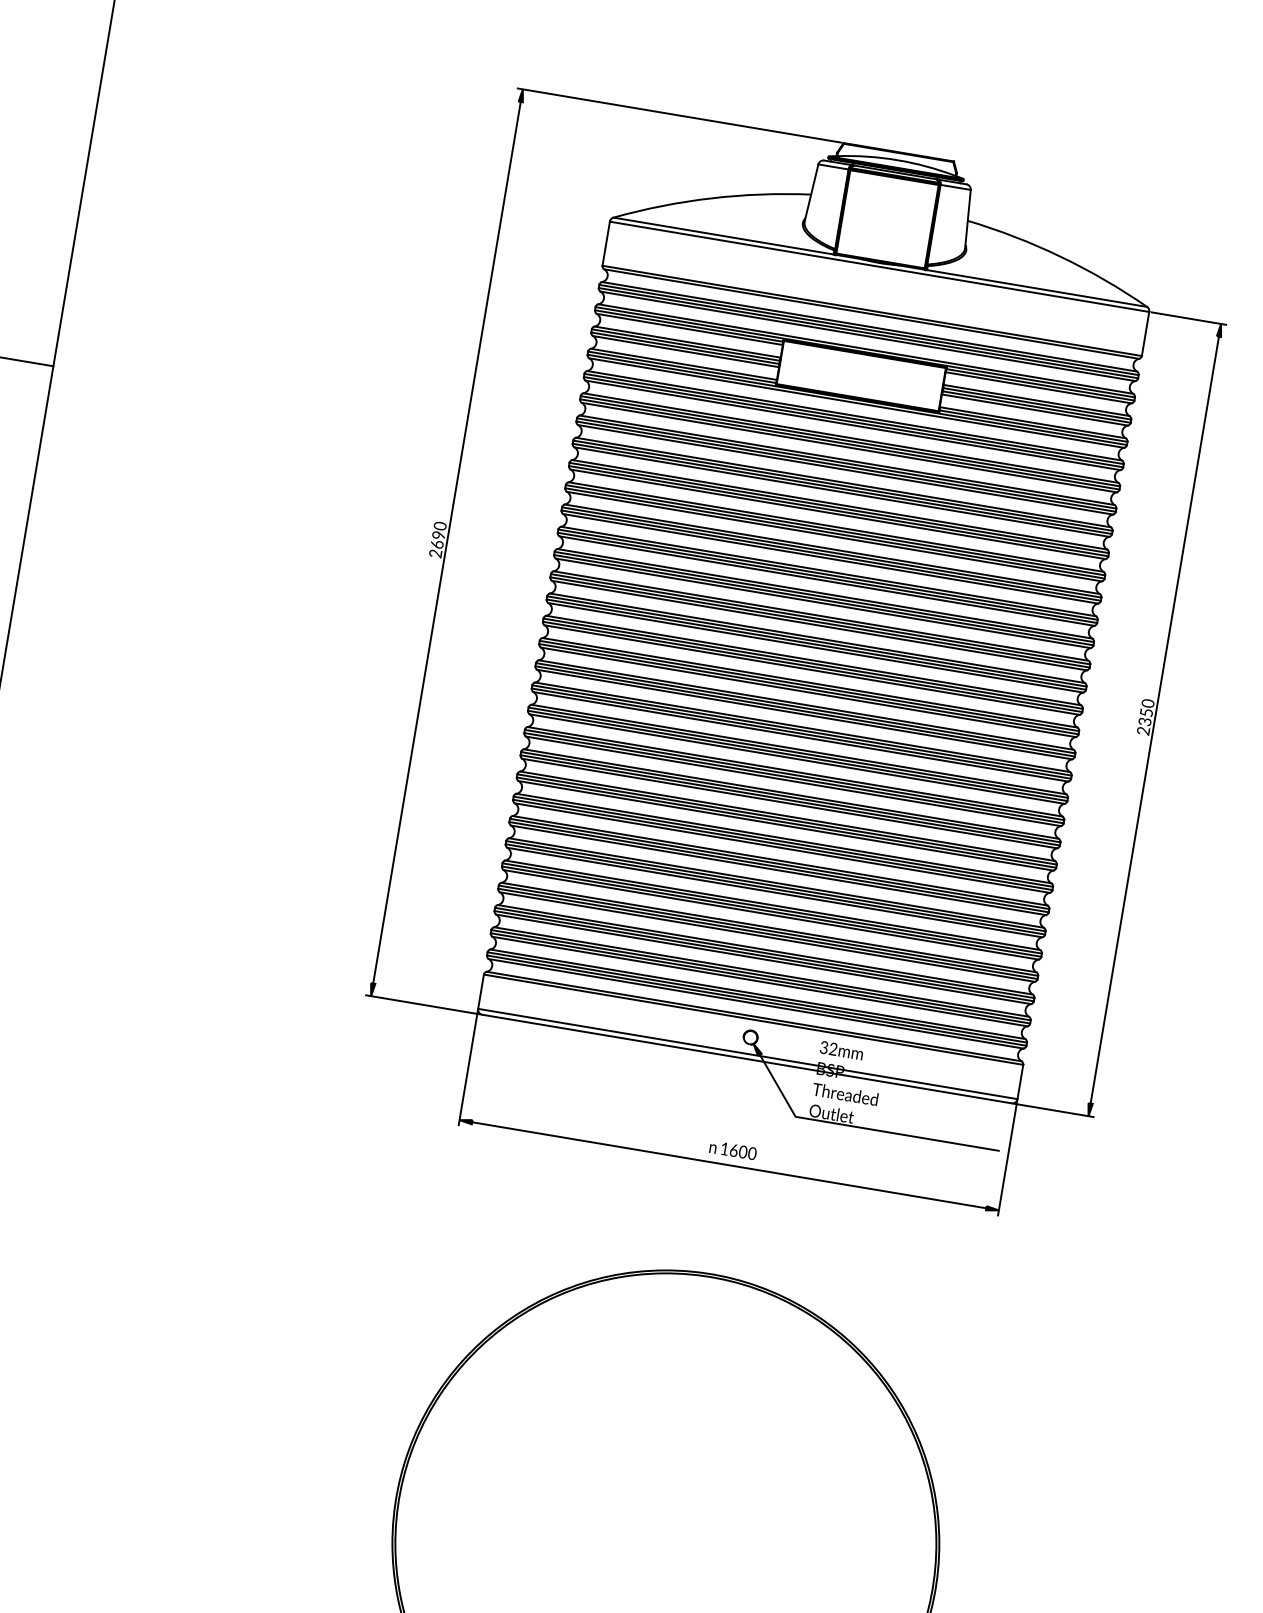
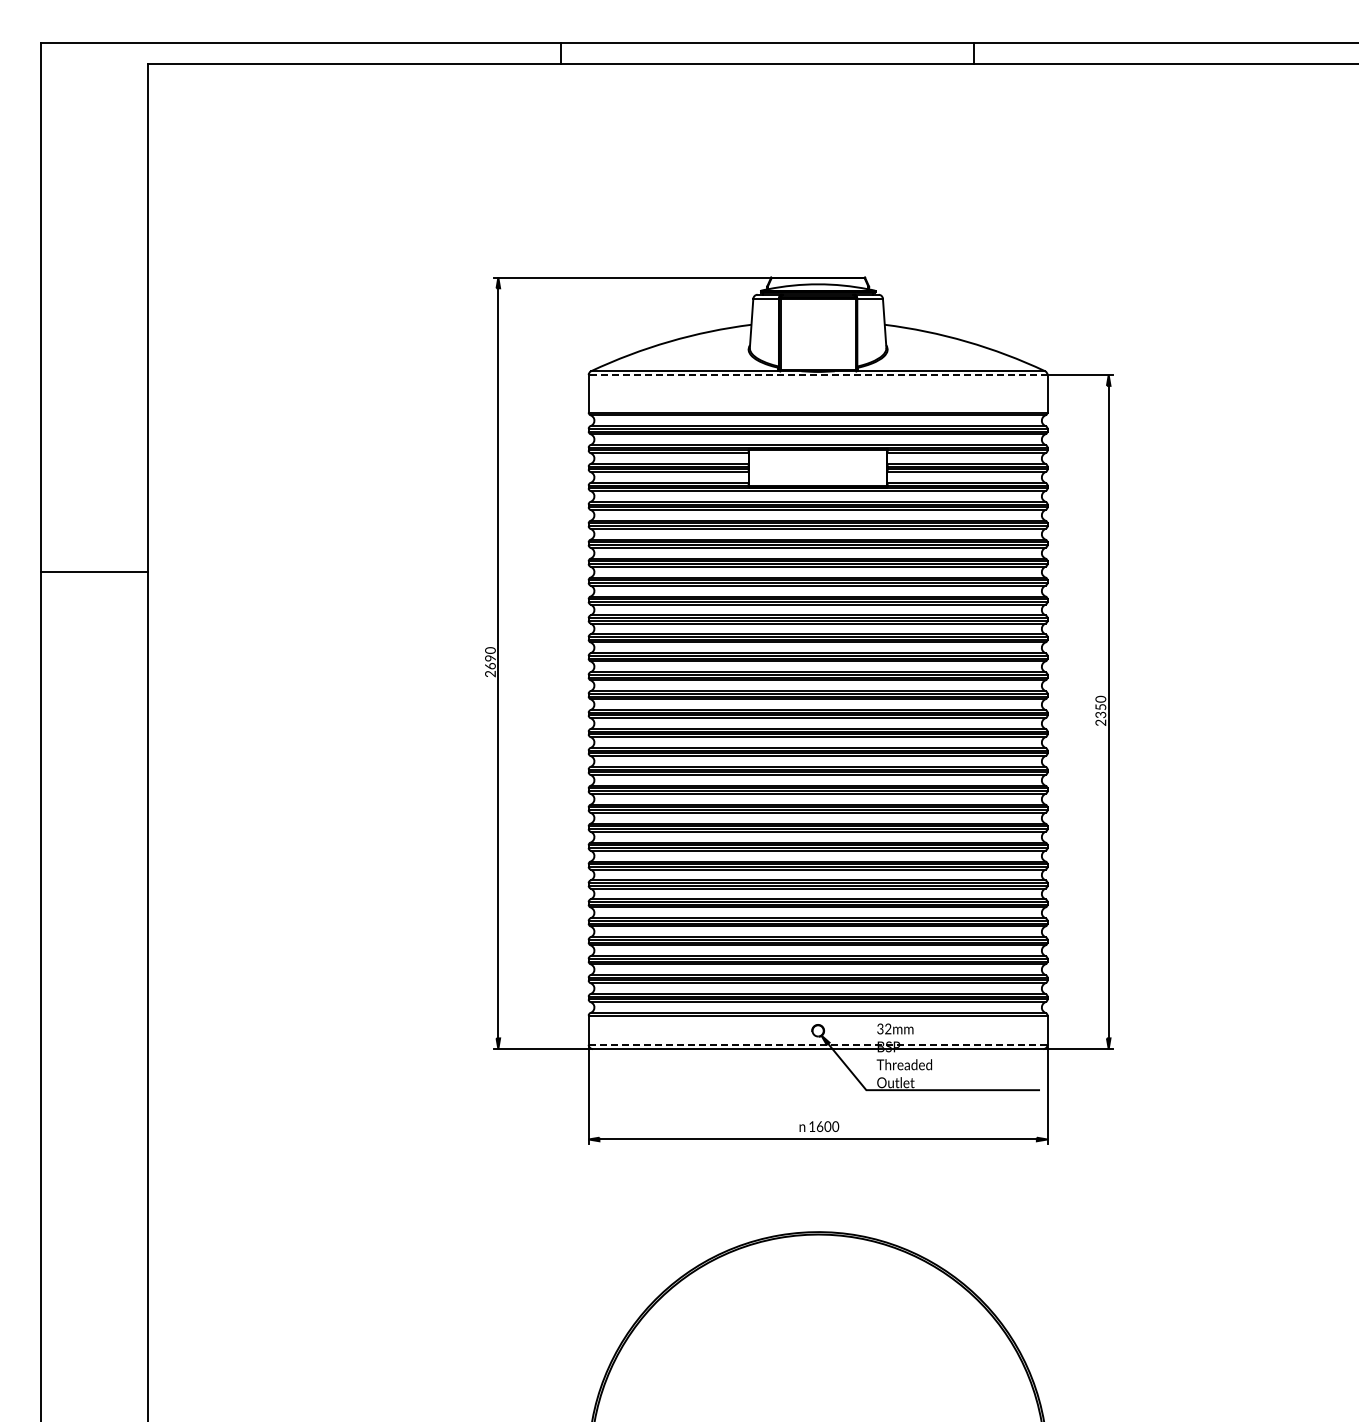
line: (878, 267) -> (817, 375), solid -> dashed
line: (748, 1053) -> (818, 1044), solid -> dashed

